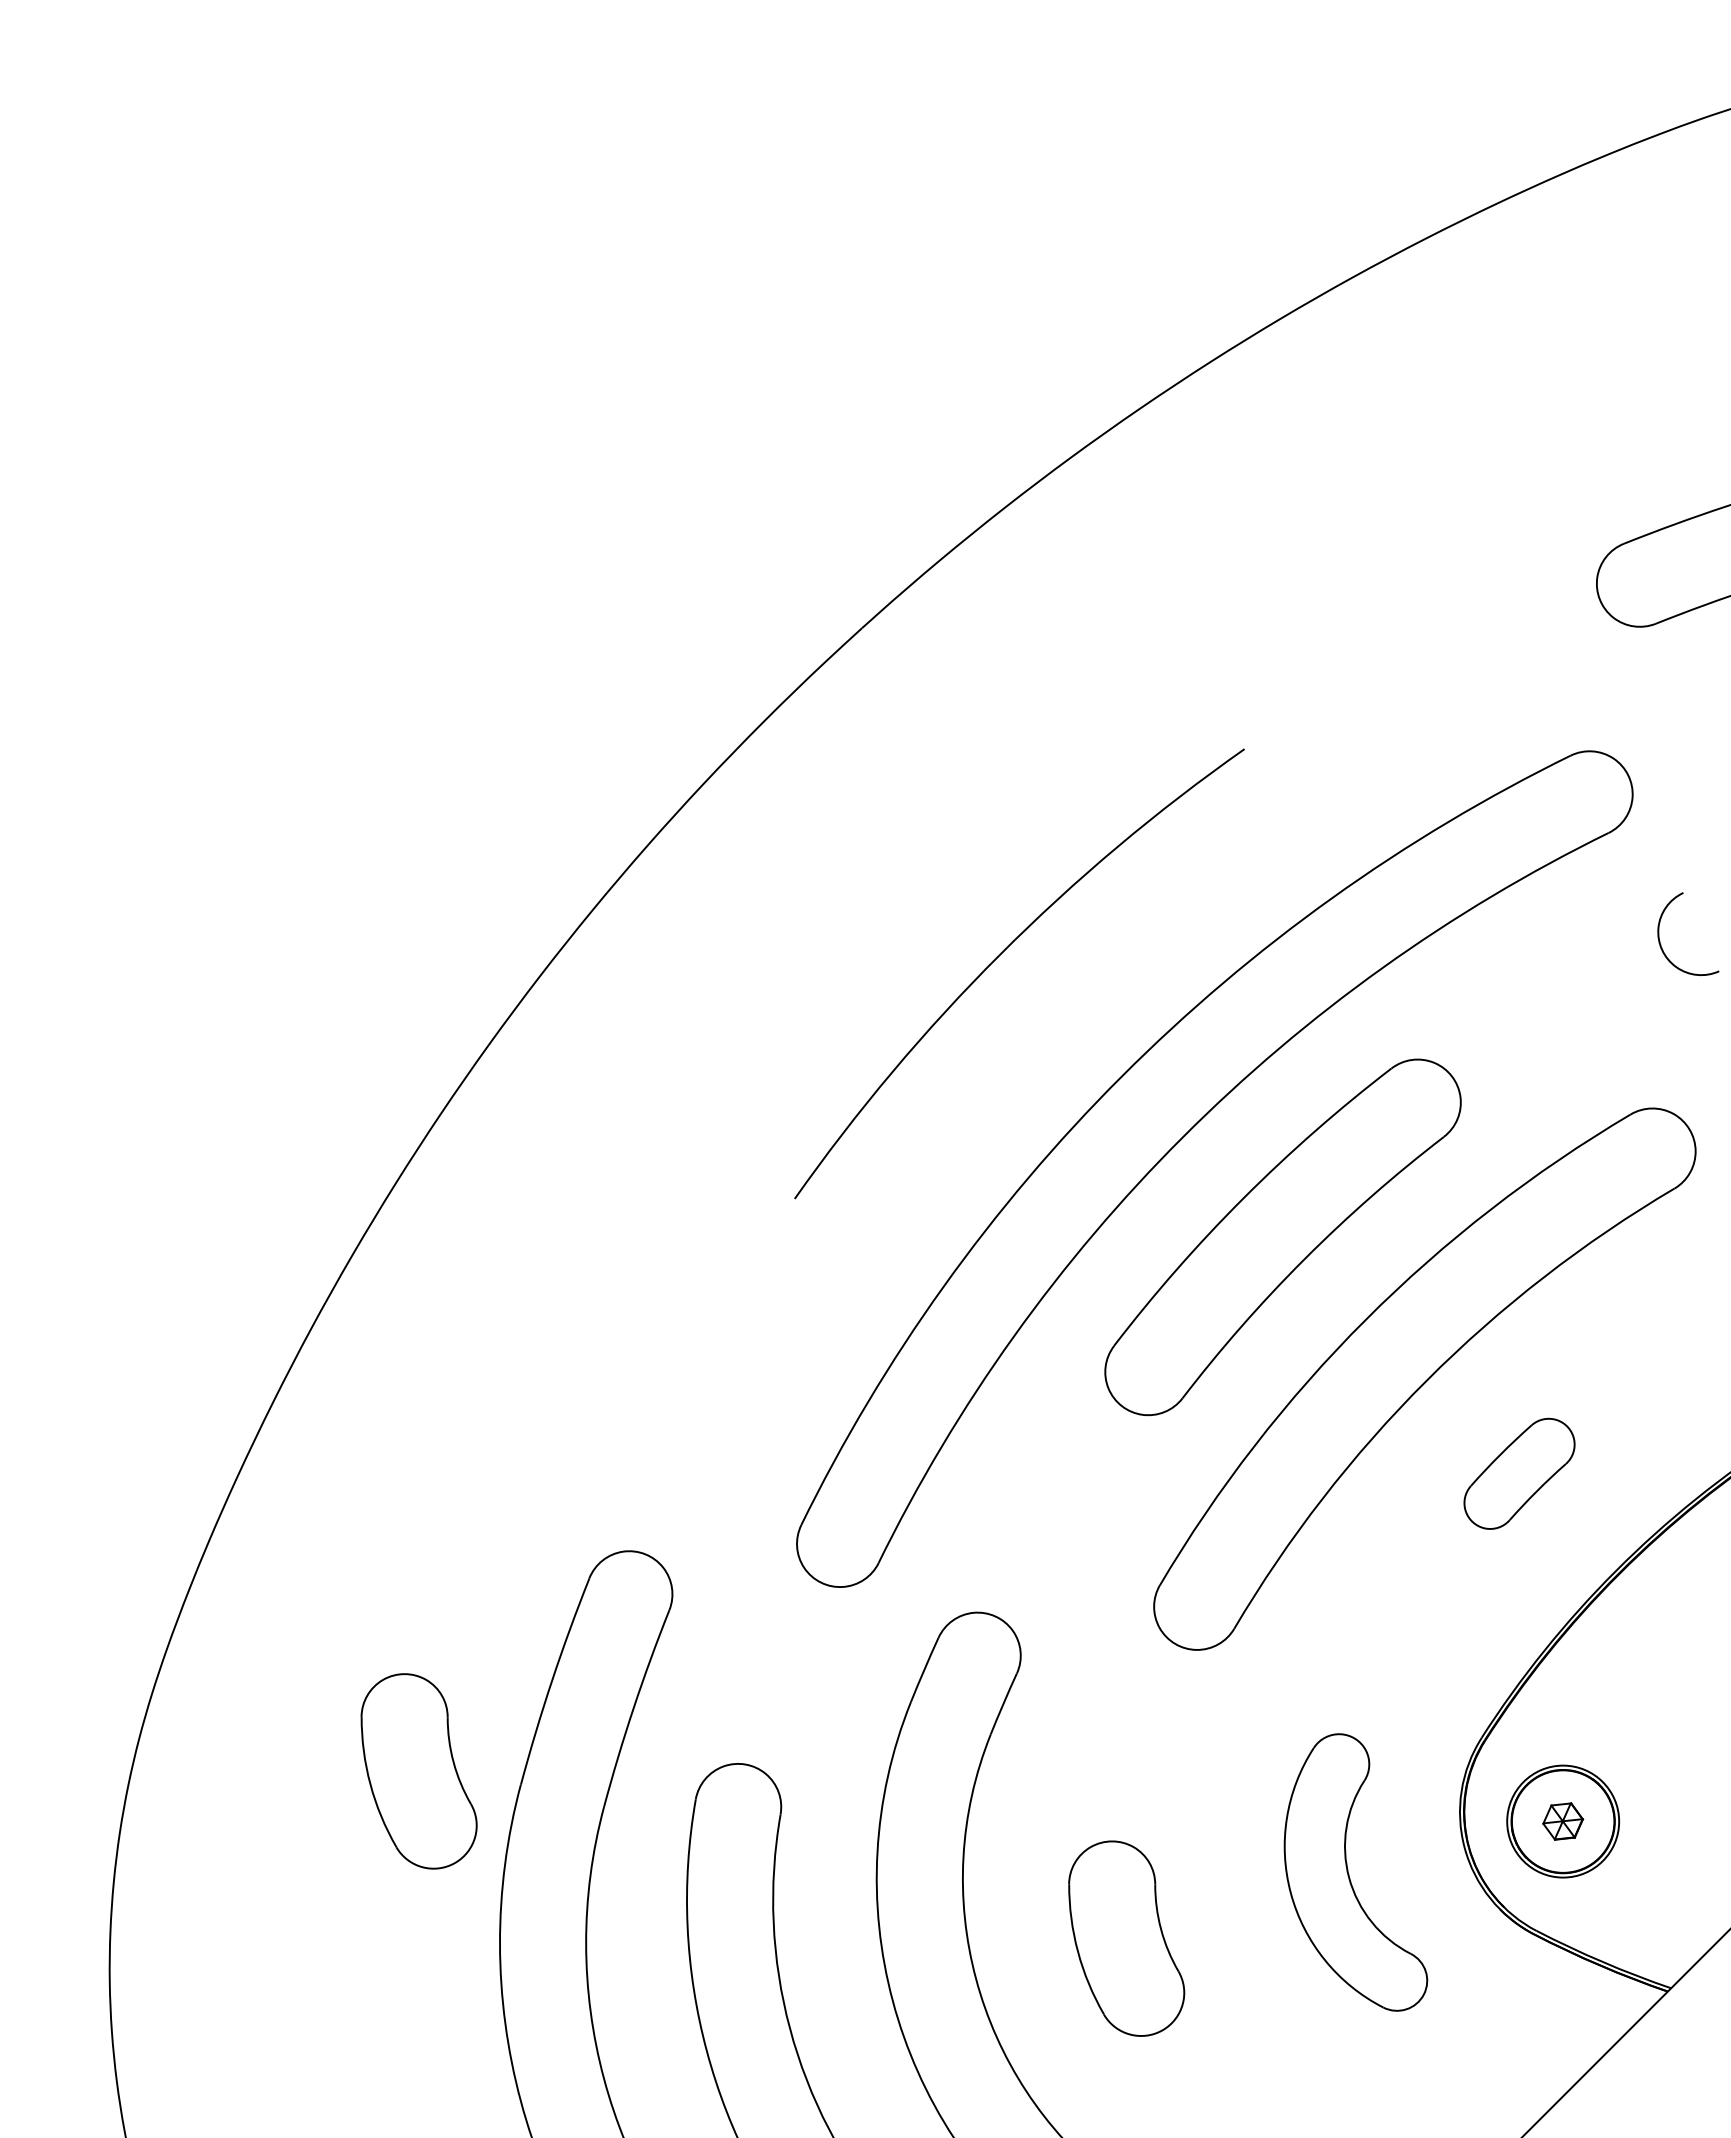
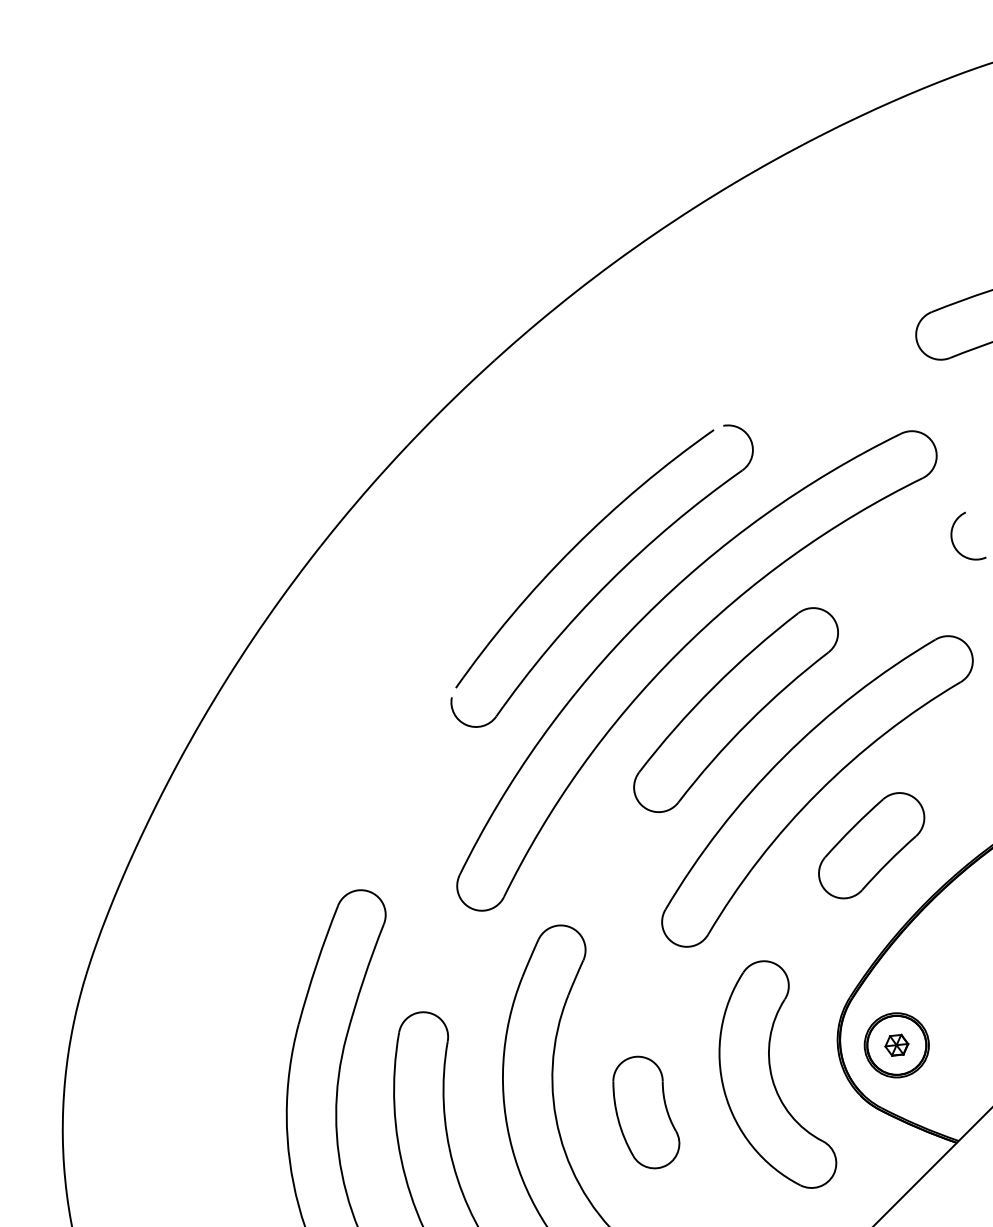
part: (1060, 1013) -> (608, 581), added
part: (1519, 1473) -> (871, 845), size x1.67
part: (419, 1771) -> (240, 1016), removed
part: (1355, 1872) -> (777, 1074), size x1.43

